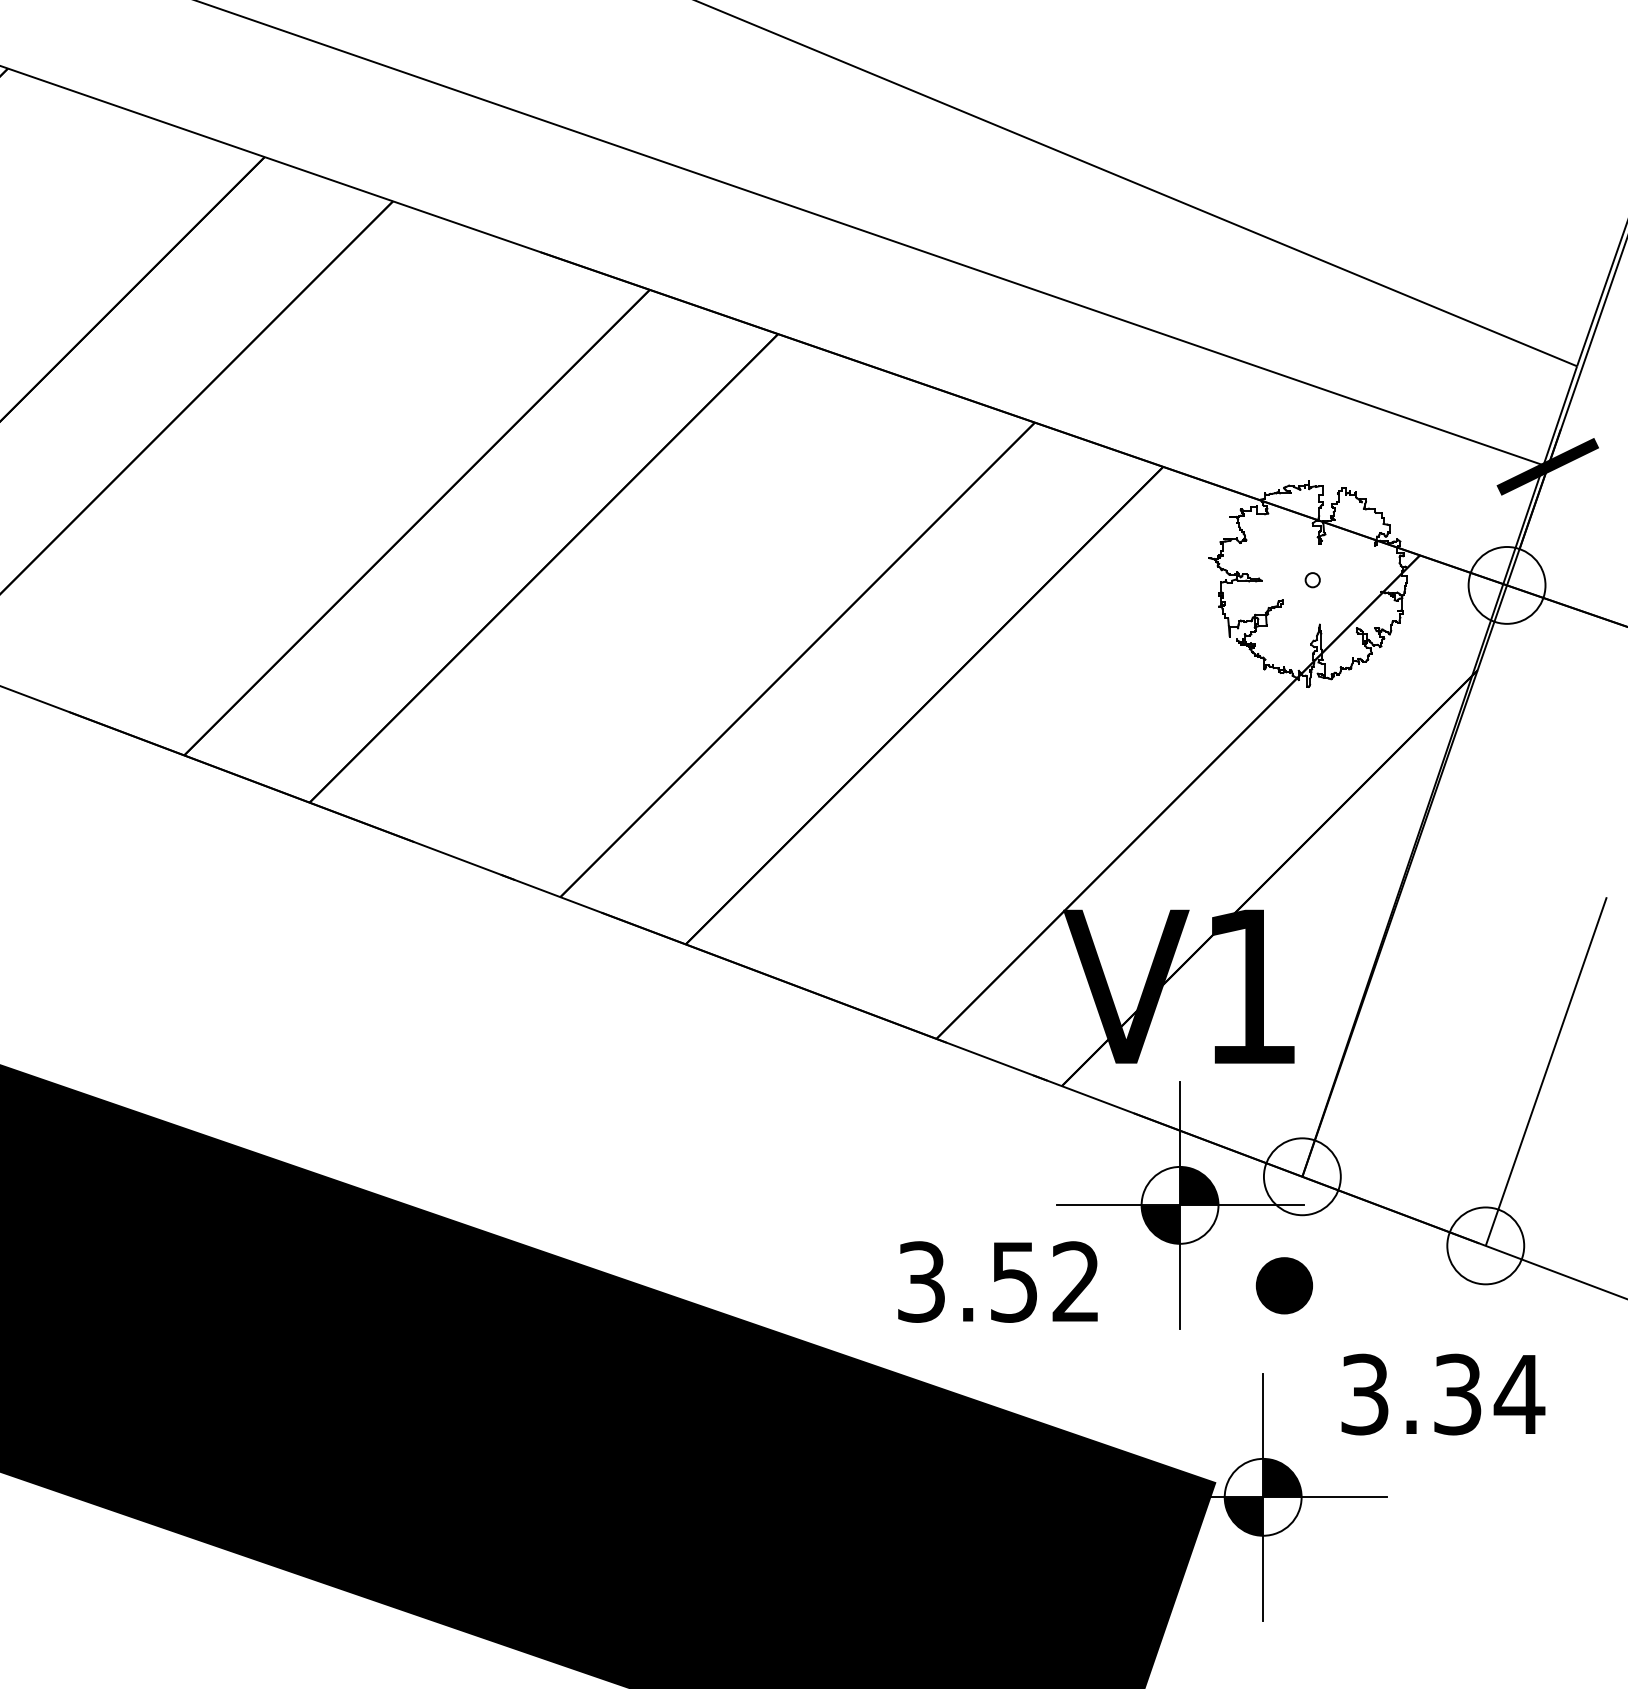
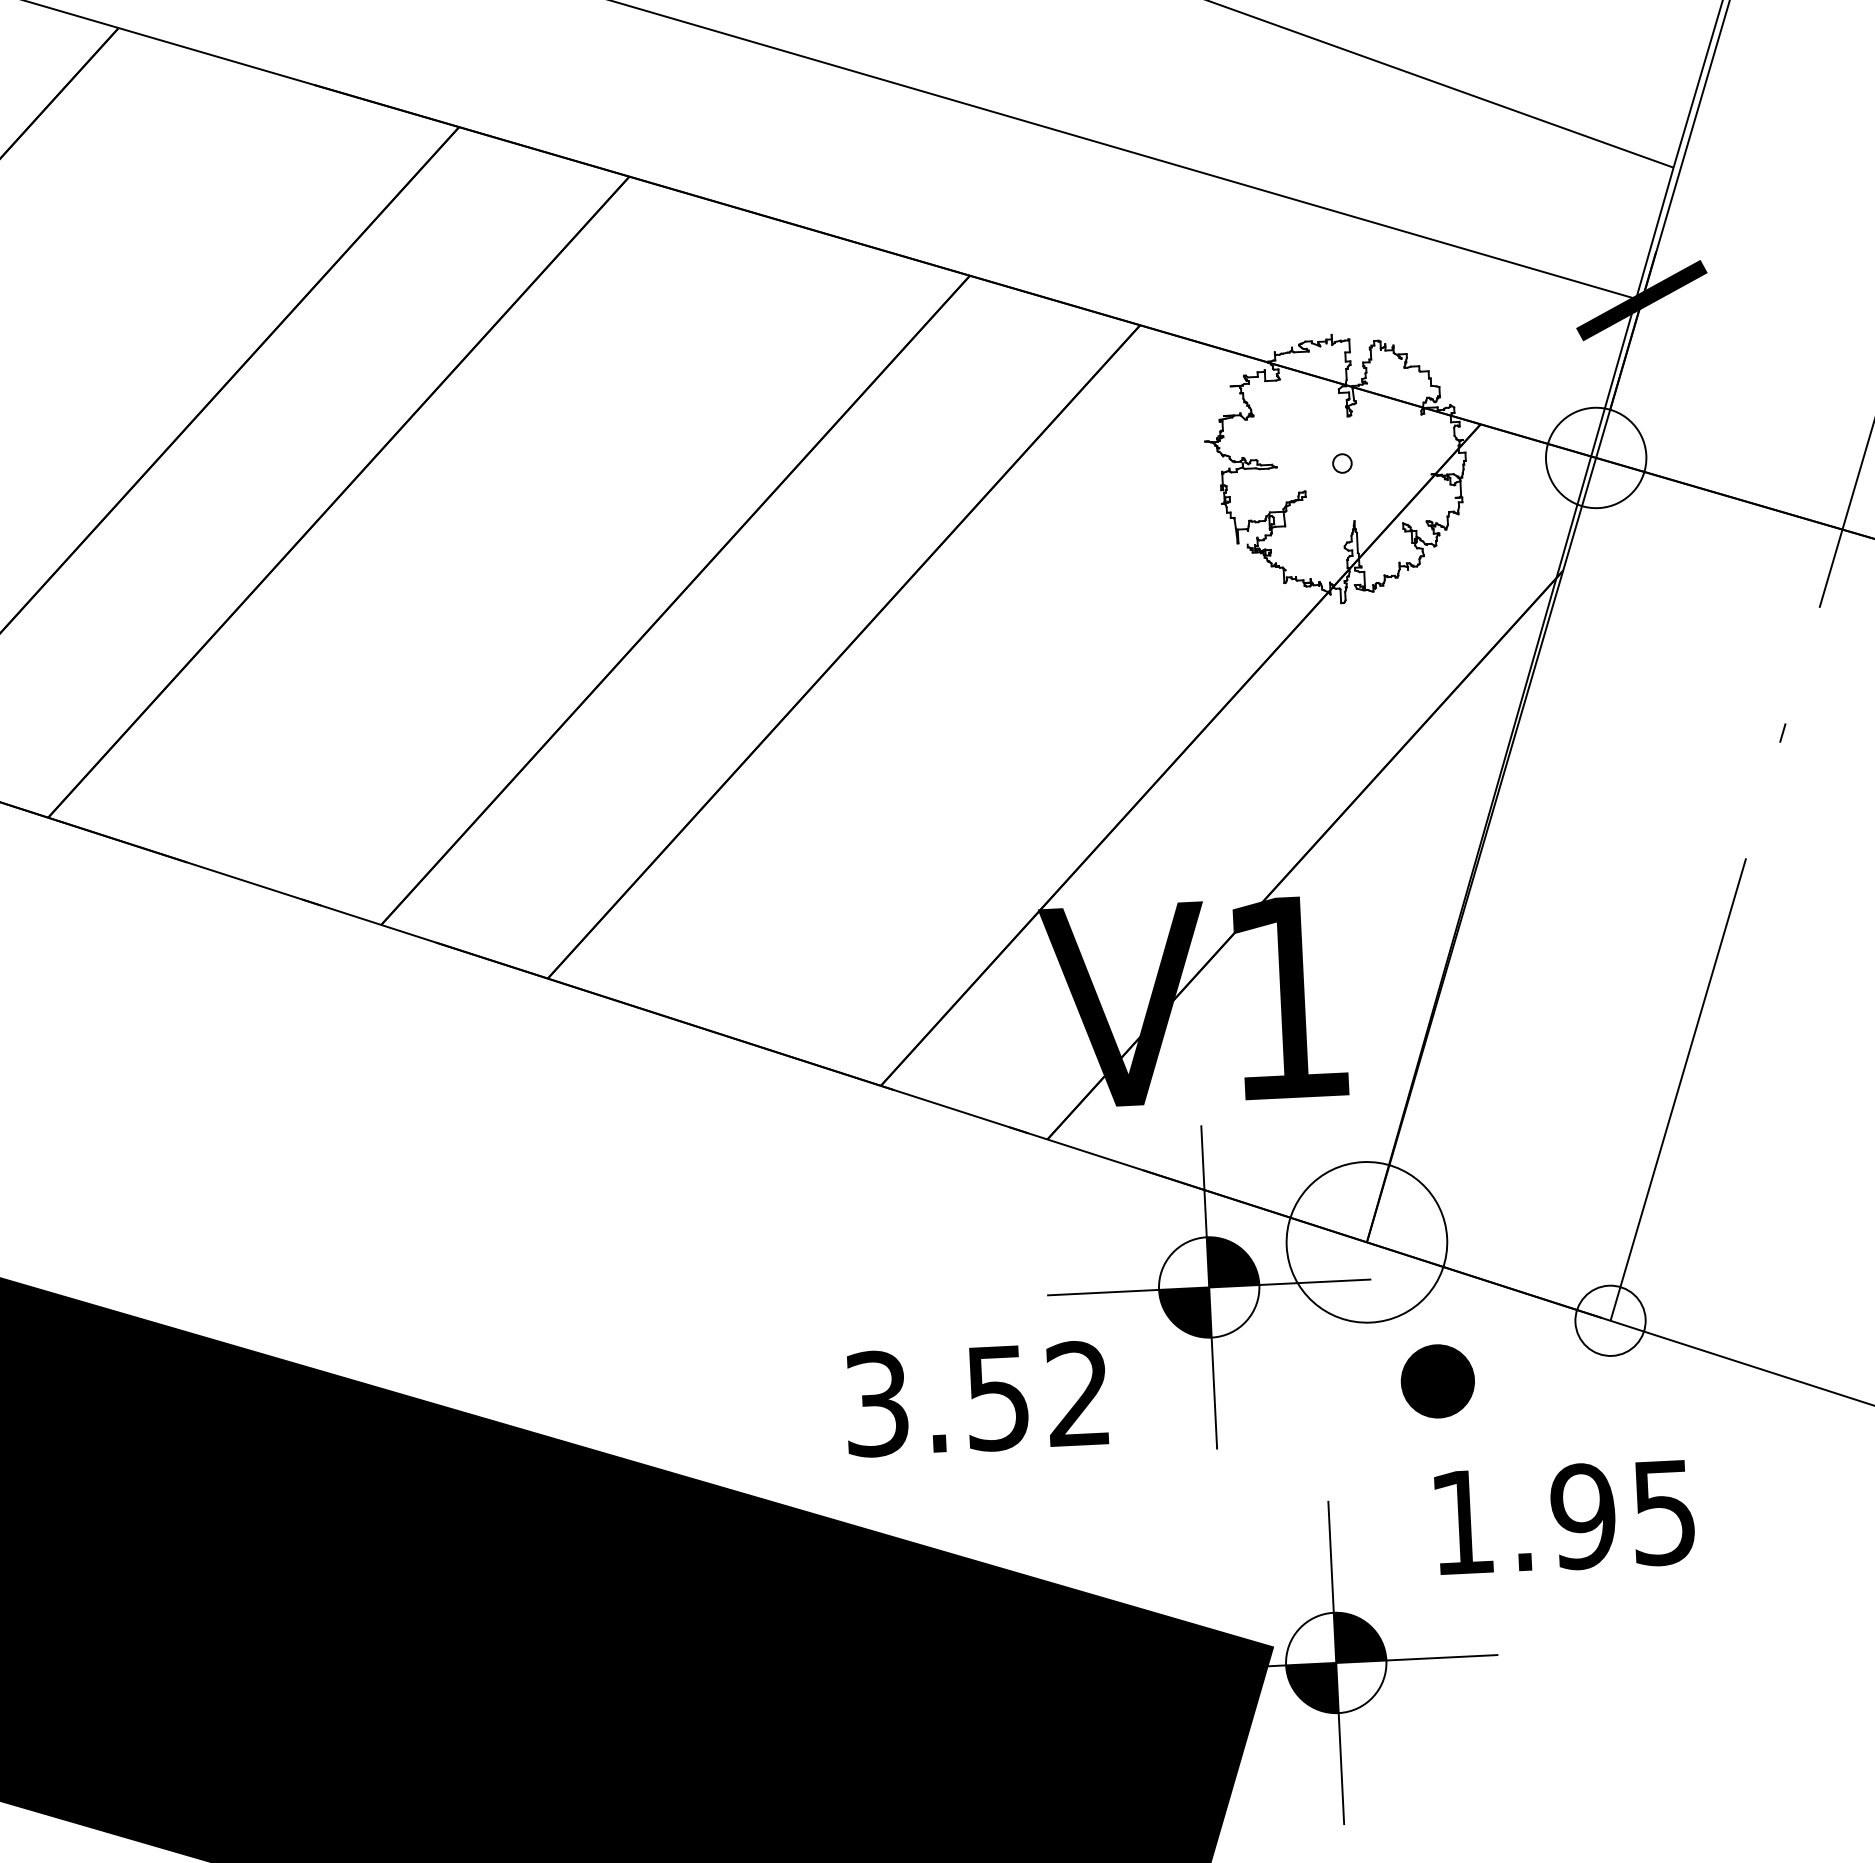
circle: (1301, 1176) -> (1365, 1242), size x1.6
circle: (1485, 1245) -> (1610, 1320), size x0.7
part: (1283, 1285) -> (1436, 1381), moved
text: (1443, 1394) -> (1564, 1517), 3.34 -> 1.95

